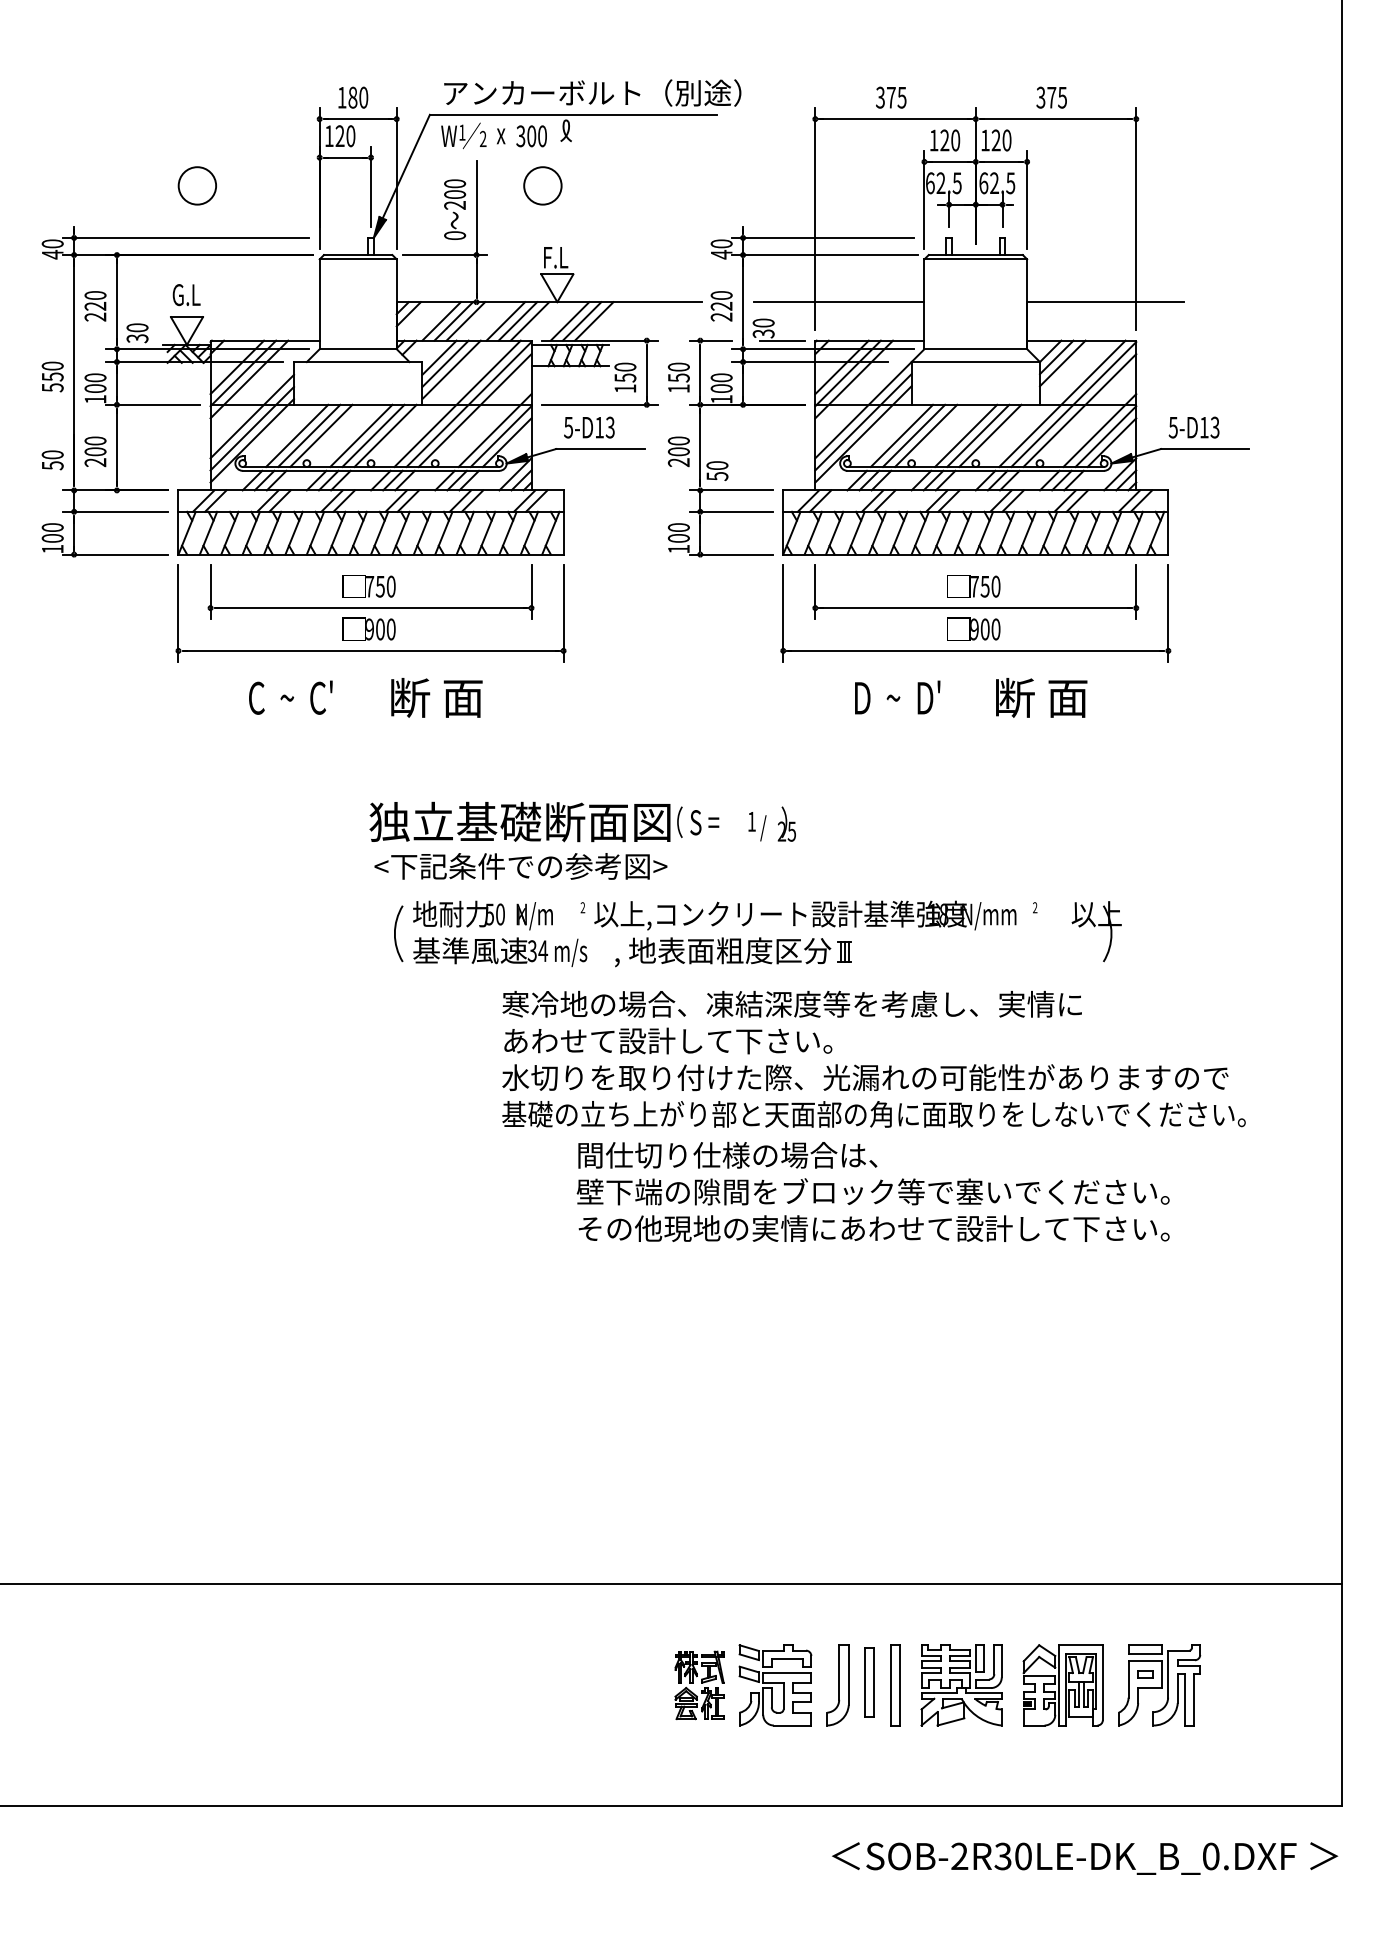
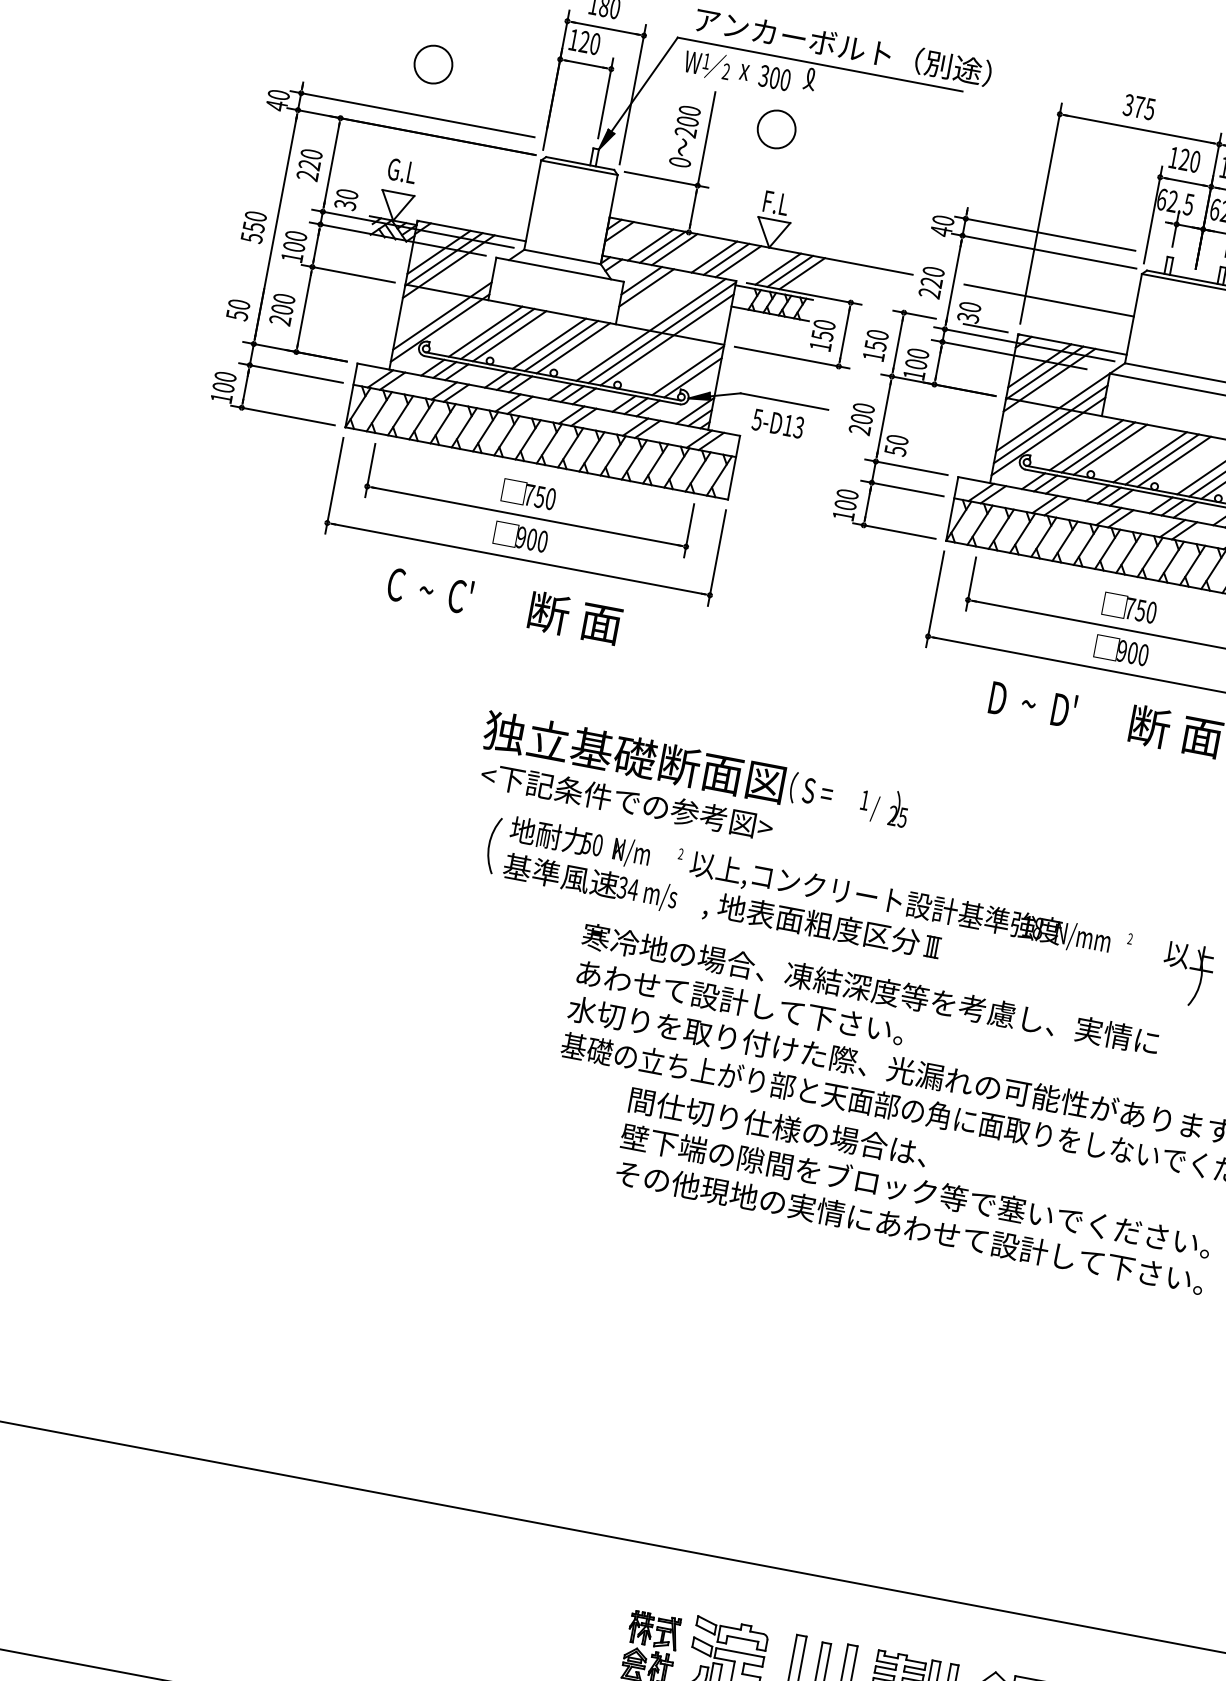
line: (451, 369) -> (651, 294), removed
line: (252, 416) -> (444, 304), removed
text: (589, 427) -> (778, 423), moved
line: (494, 430) -> (682, 363), removed

